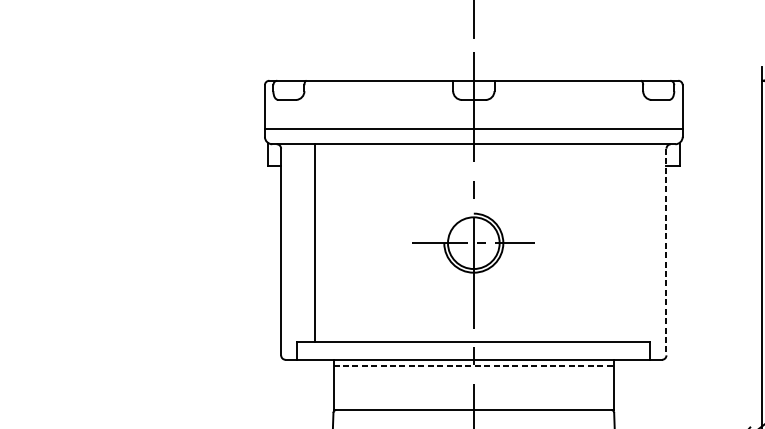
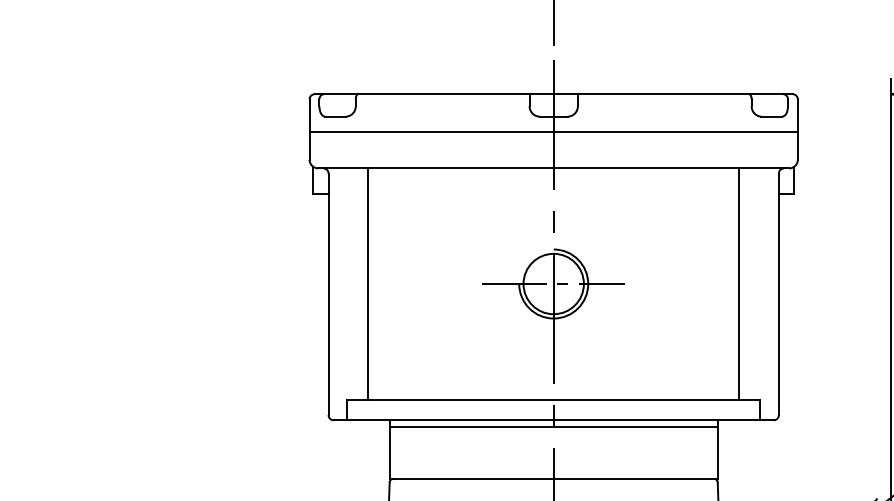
line: (473, 128) -> (553, 132), moved
line: (632, 242) -> (739, 283), added
line: (666, 252) -> (778, 294), dashed -> solid
line: (473, 365) -> (553, 427), dashed -> solid

